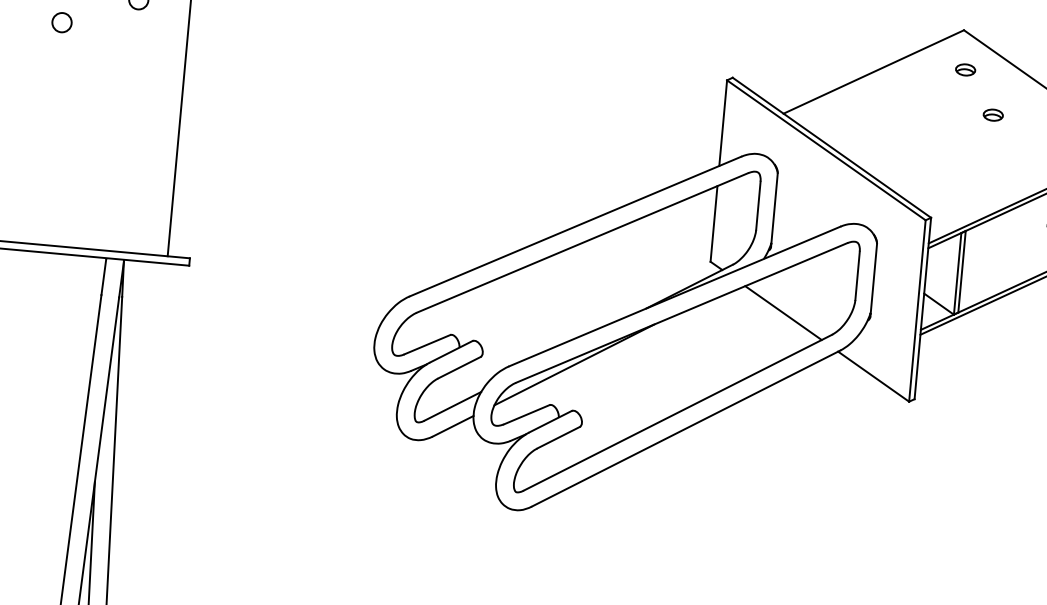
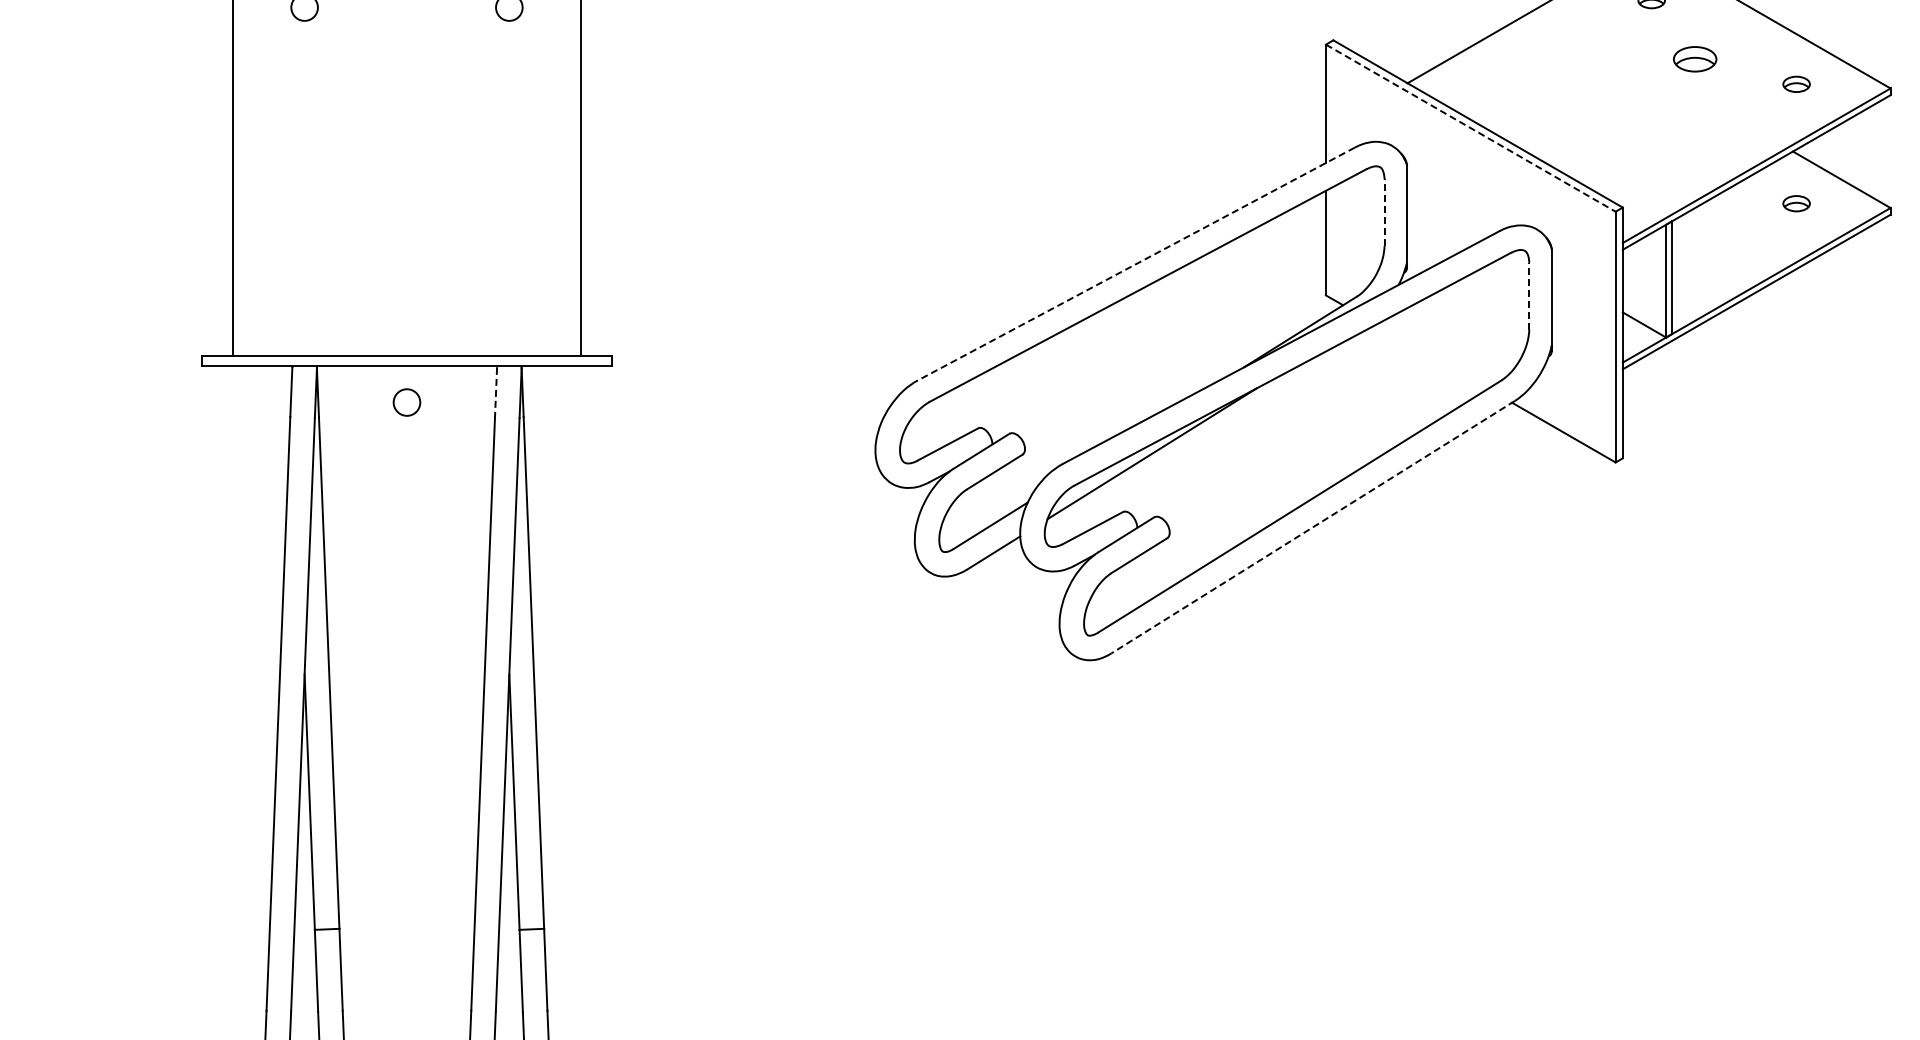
circle: (61, 22) -> (406, 402), moved
part: (993, 114) -> (1695, 58), size x1.6
line: (826, 150) -> (1471, 128), solid -> dashed
line: (758, 205) -> (1384, 212), solid -> dashed
line: (575, 226) -> (1136, 264), solid -> dashed
line: (857, 275) -> (1529, 295), solid -> dashed
line: (104, 277) -> (496, 392), solid -> dashed
line: (783, 312) -> (1432, 356), removed
line: (686, 428) -> (1313, 527), solid -> dashed

